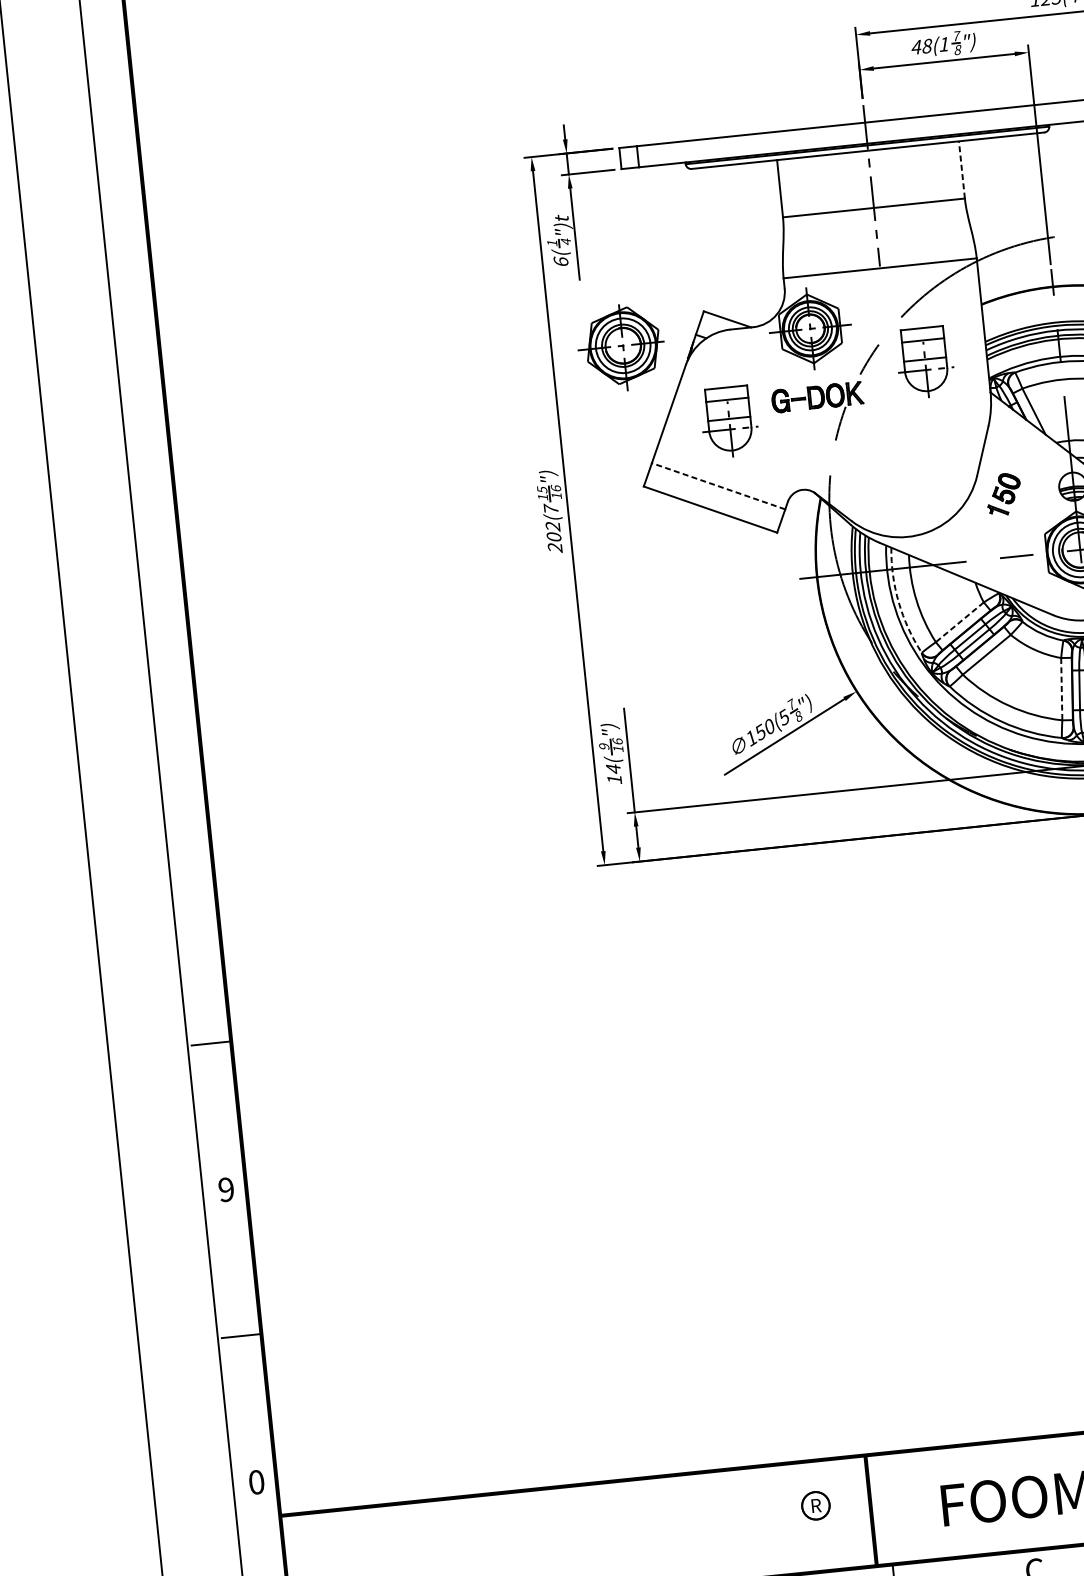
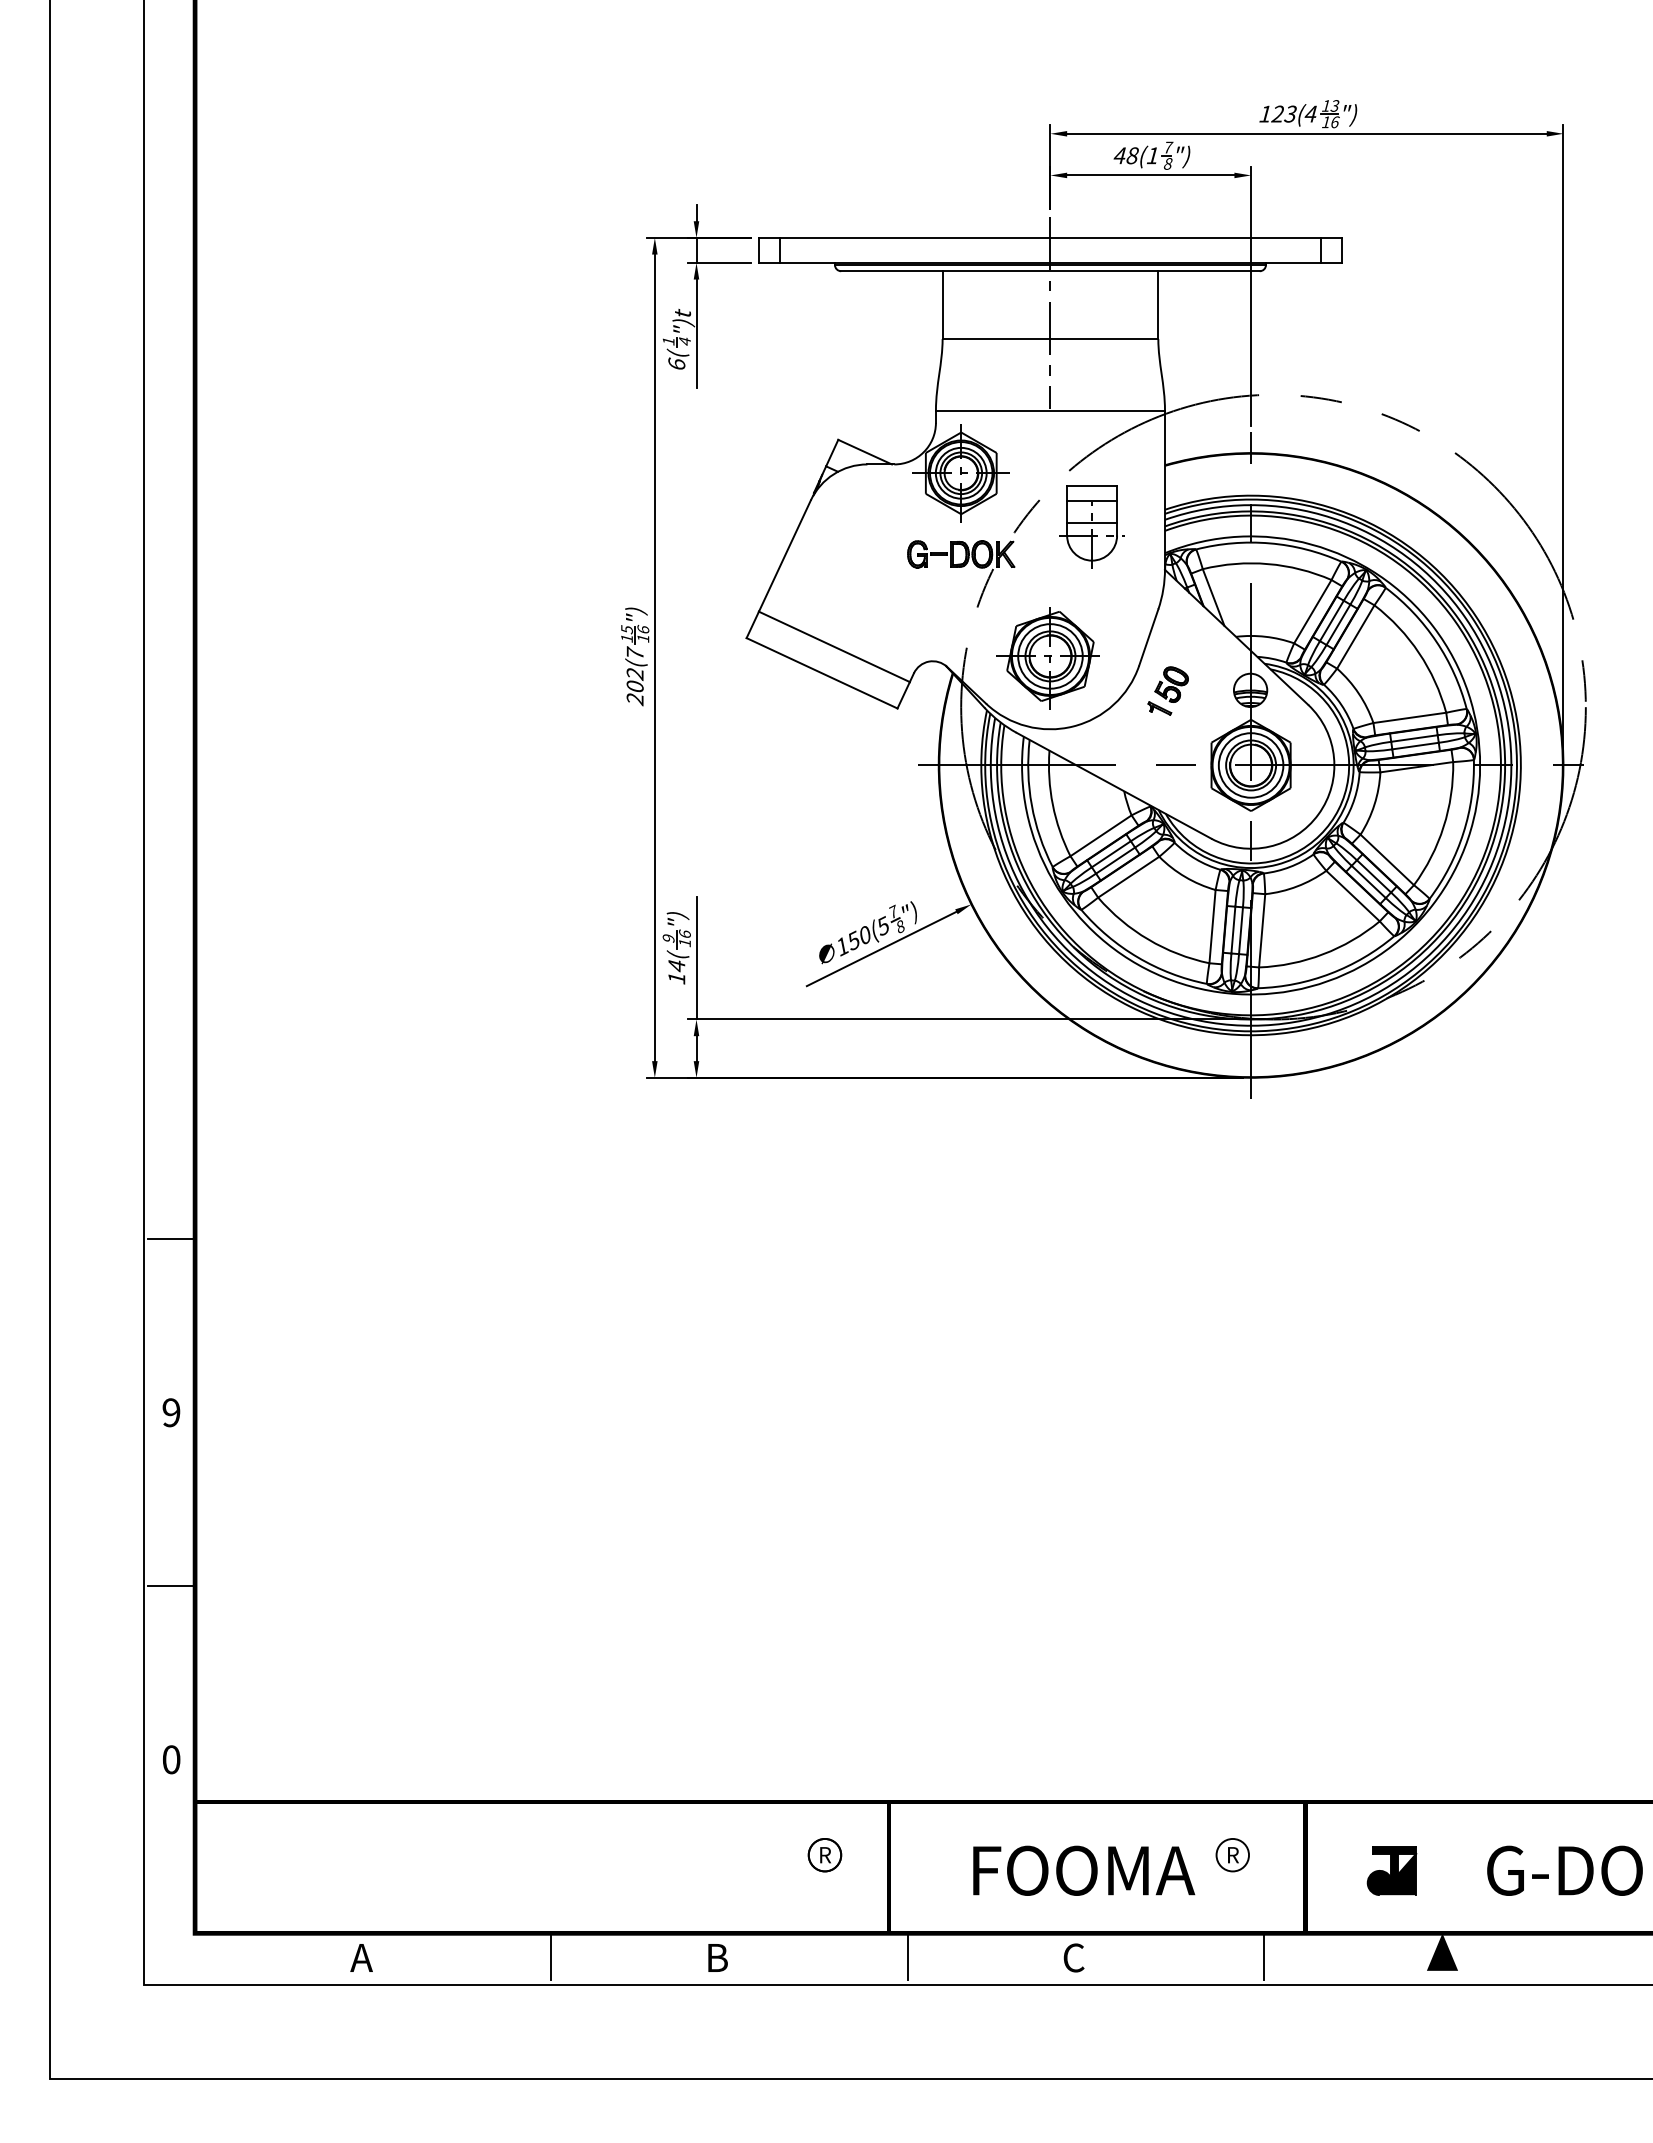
line: (962, 170) -> (1158, 305), dashed -> solid
part: (620, 347) -> (1047, 658), moved
part: (729, 421) -> (854, 572), removed
line: (717, 486) -> (833, 646), dashed -> solid
arc: (898, 602) -> (1031, 805), dashed -> solid
line: (960, 622) -> (1101, 835), dashed -> solid
line: (1061, 689) -> (1212, 926), dashed -> solid

